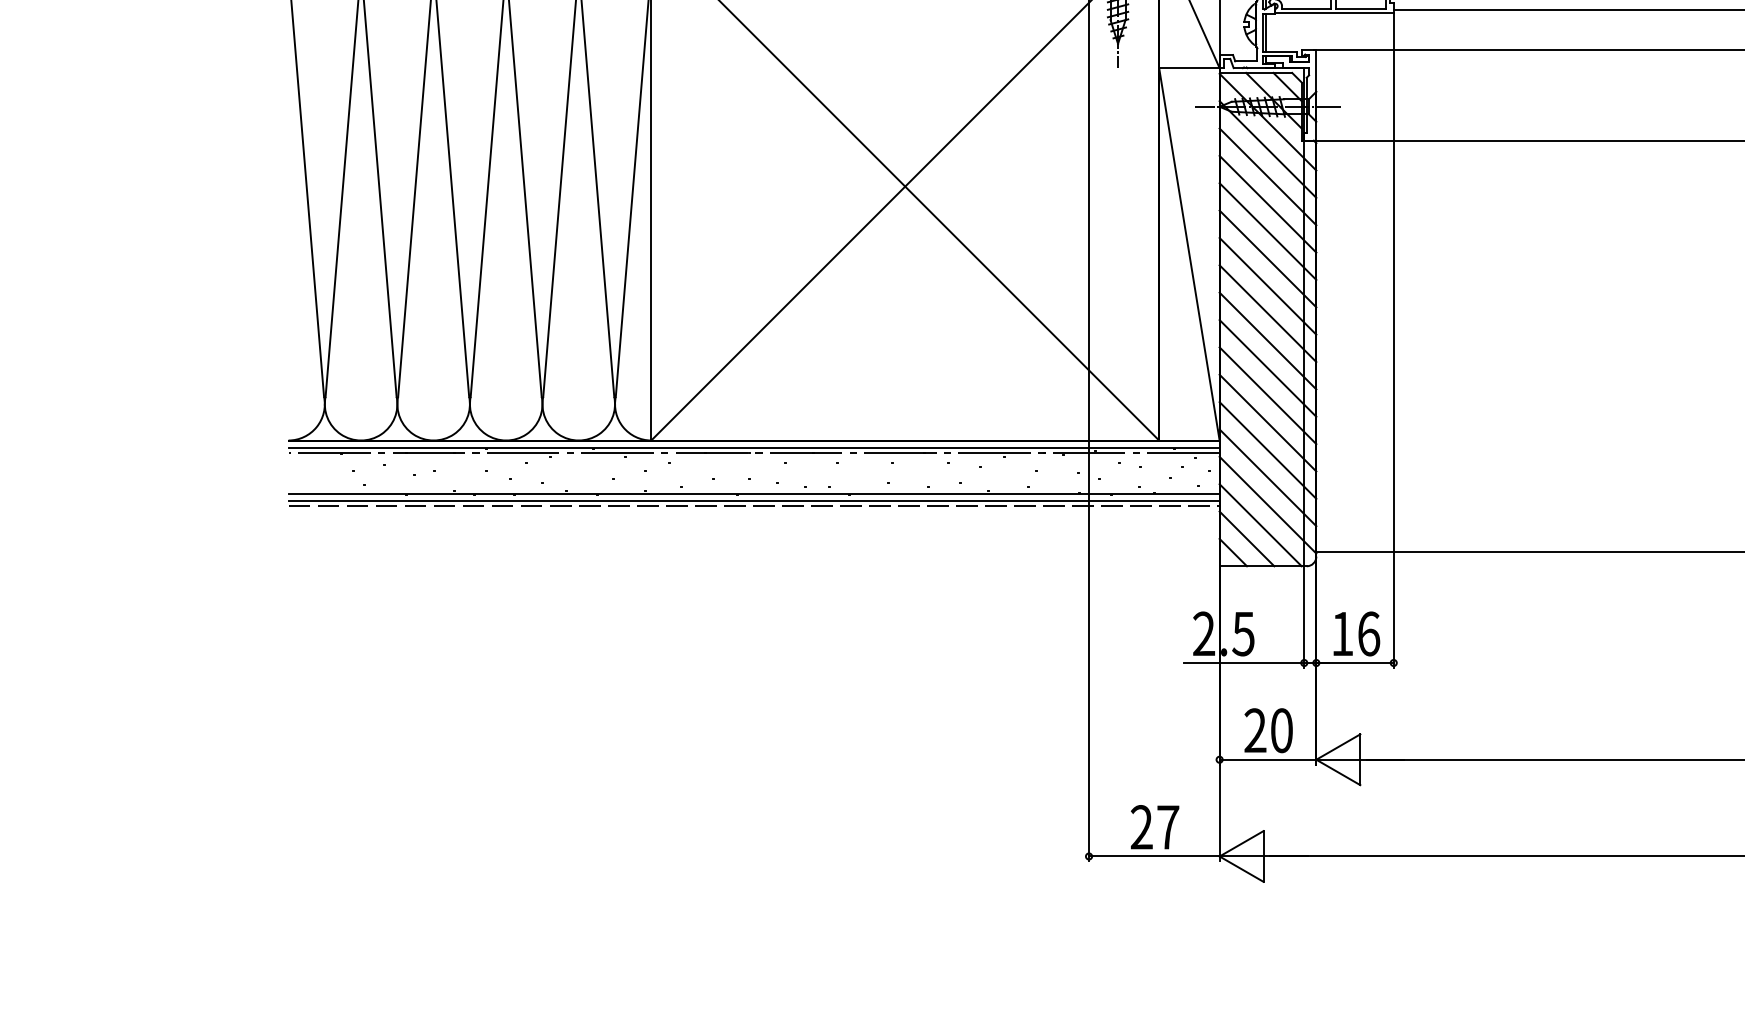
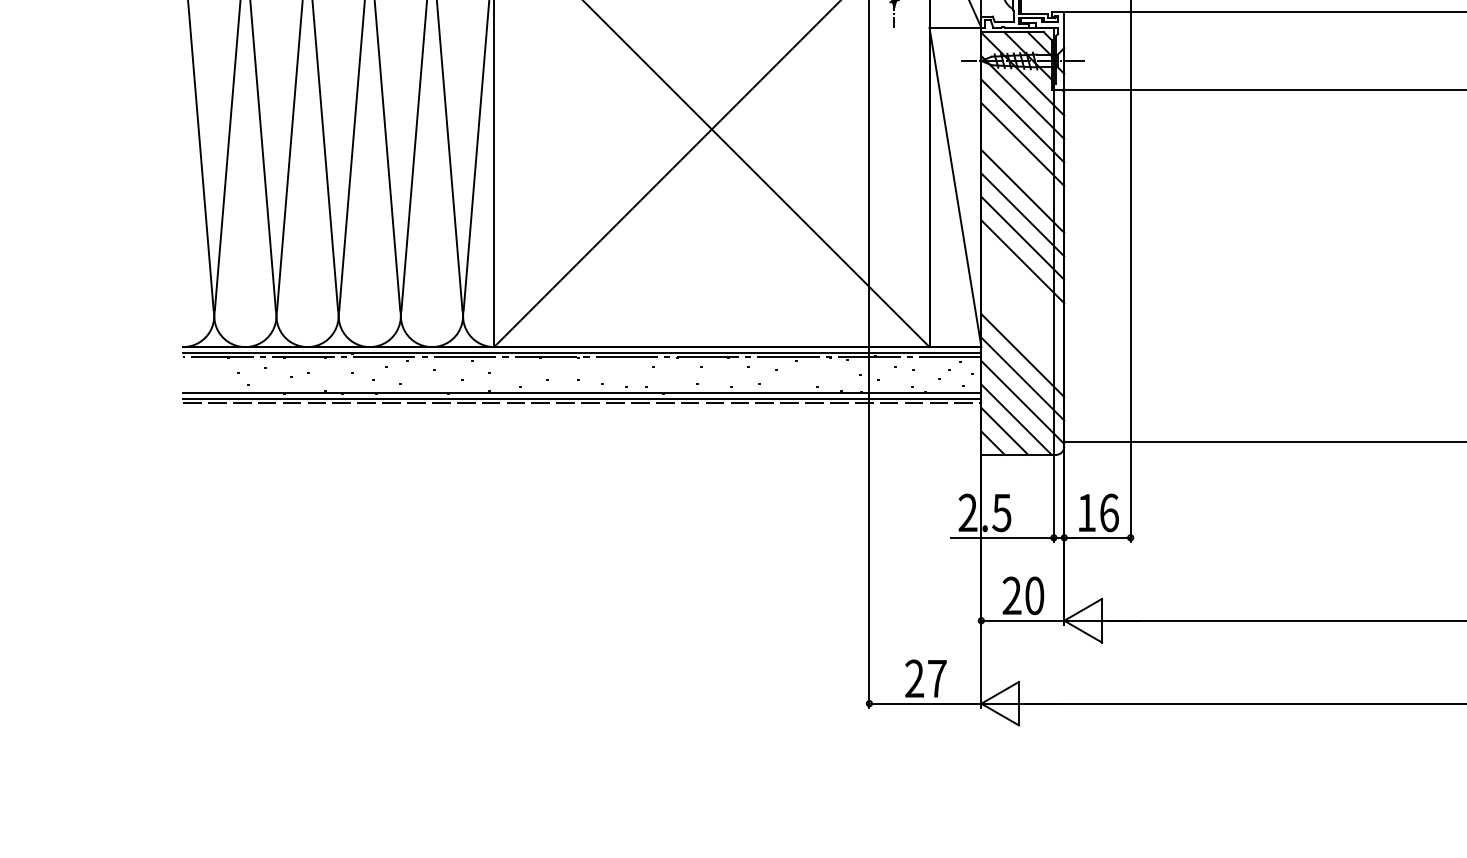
line: (1267, 231) -> (1022, 167), removed
line: (1267, 368) -> (1022, 285), removed
line: (1267, 395) -> (1022, 308), removed
line: (1267, 422) -> (1022, 331), removed

